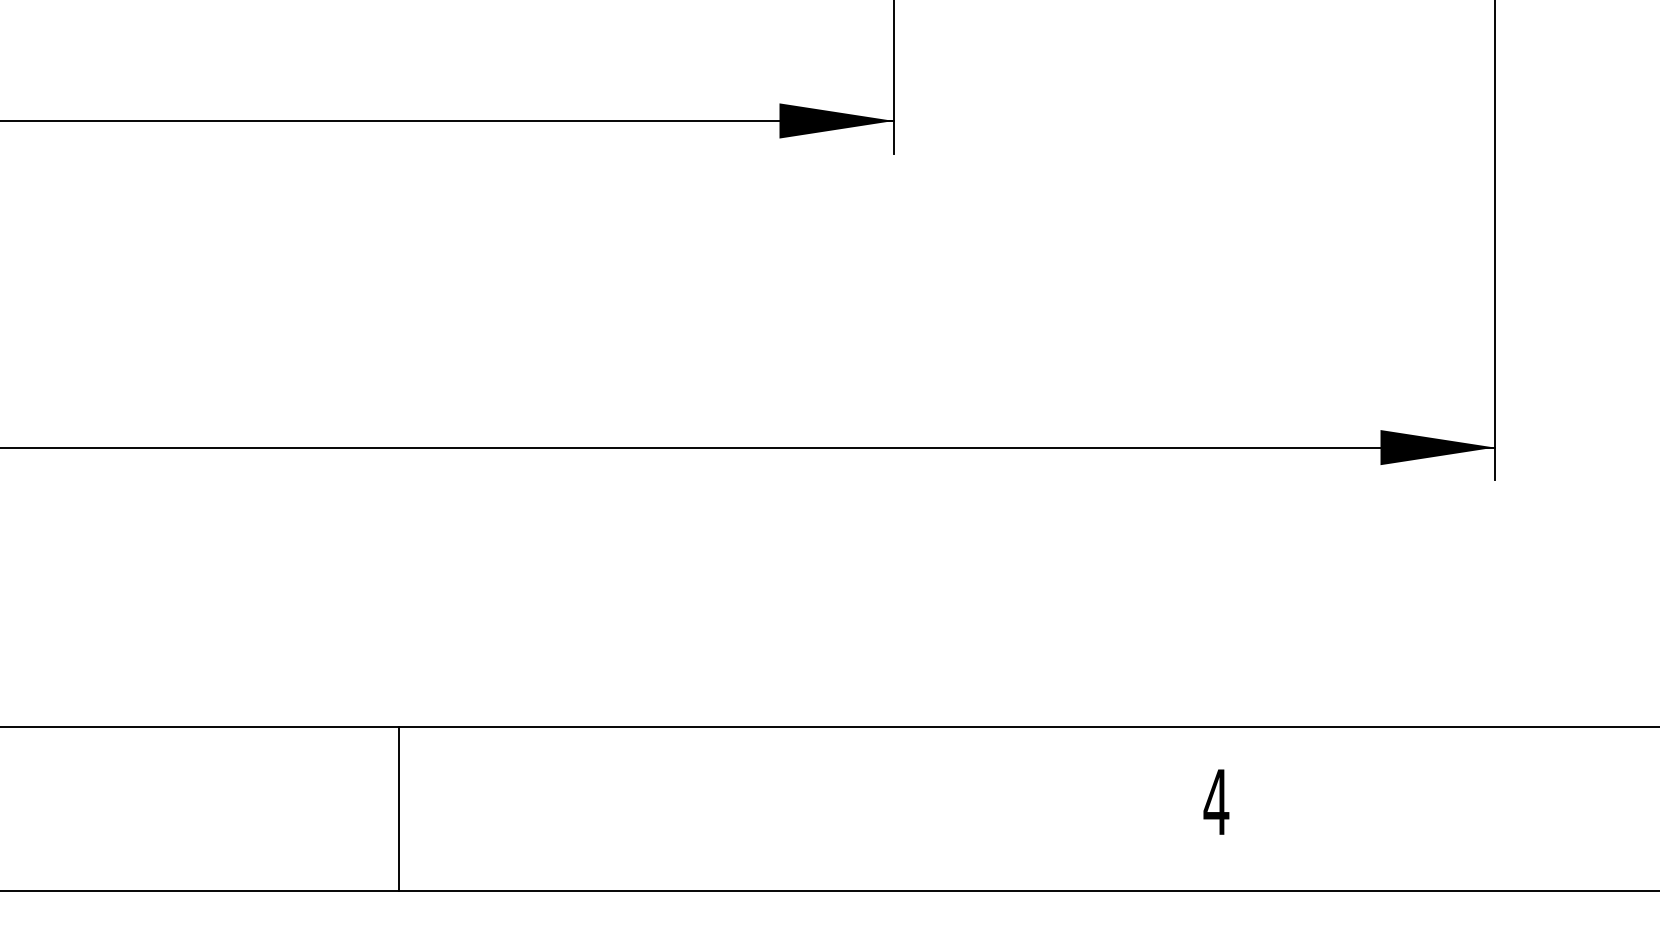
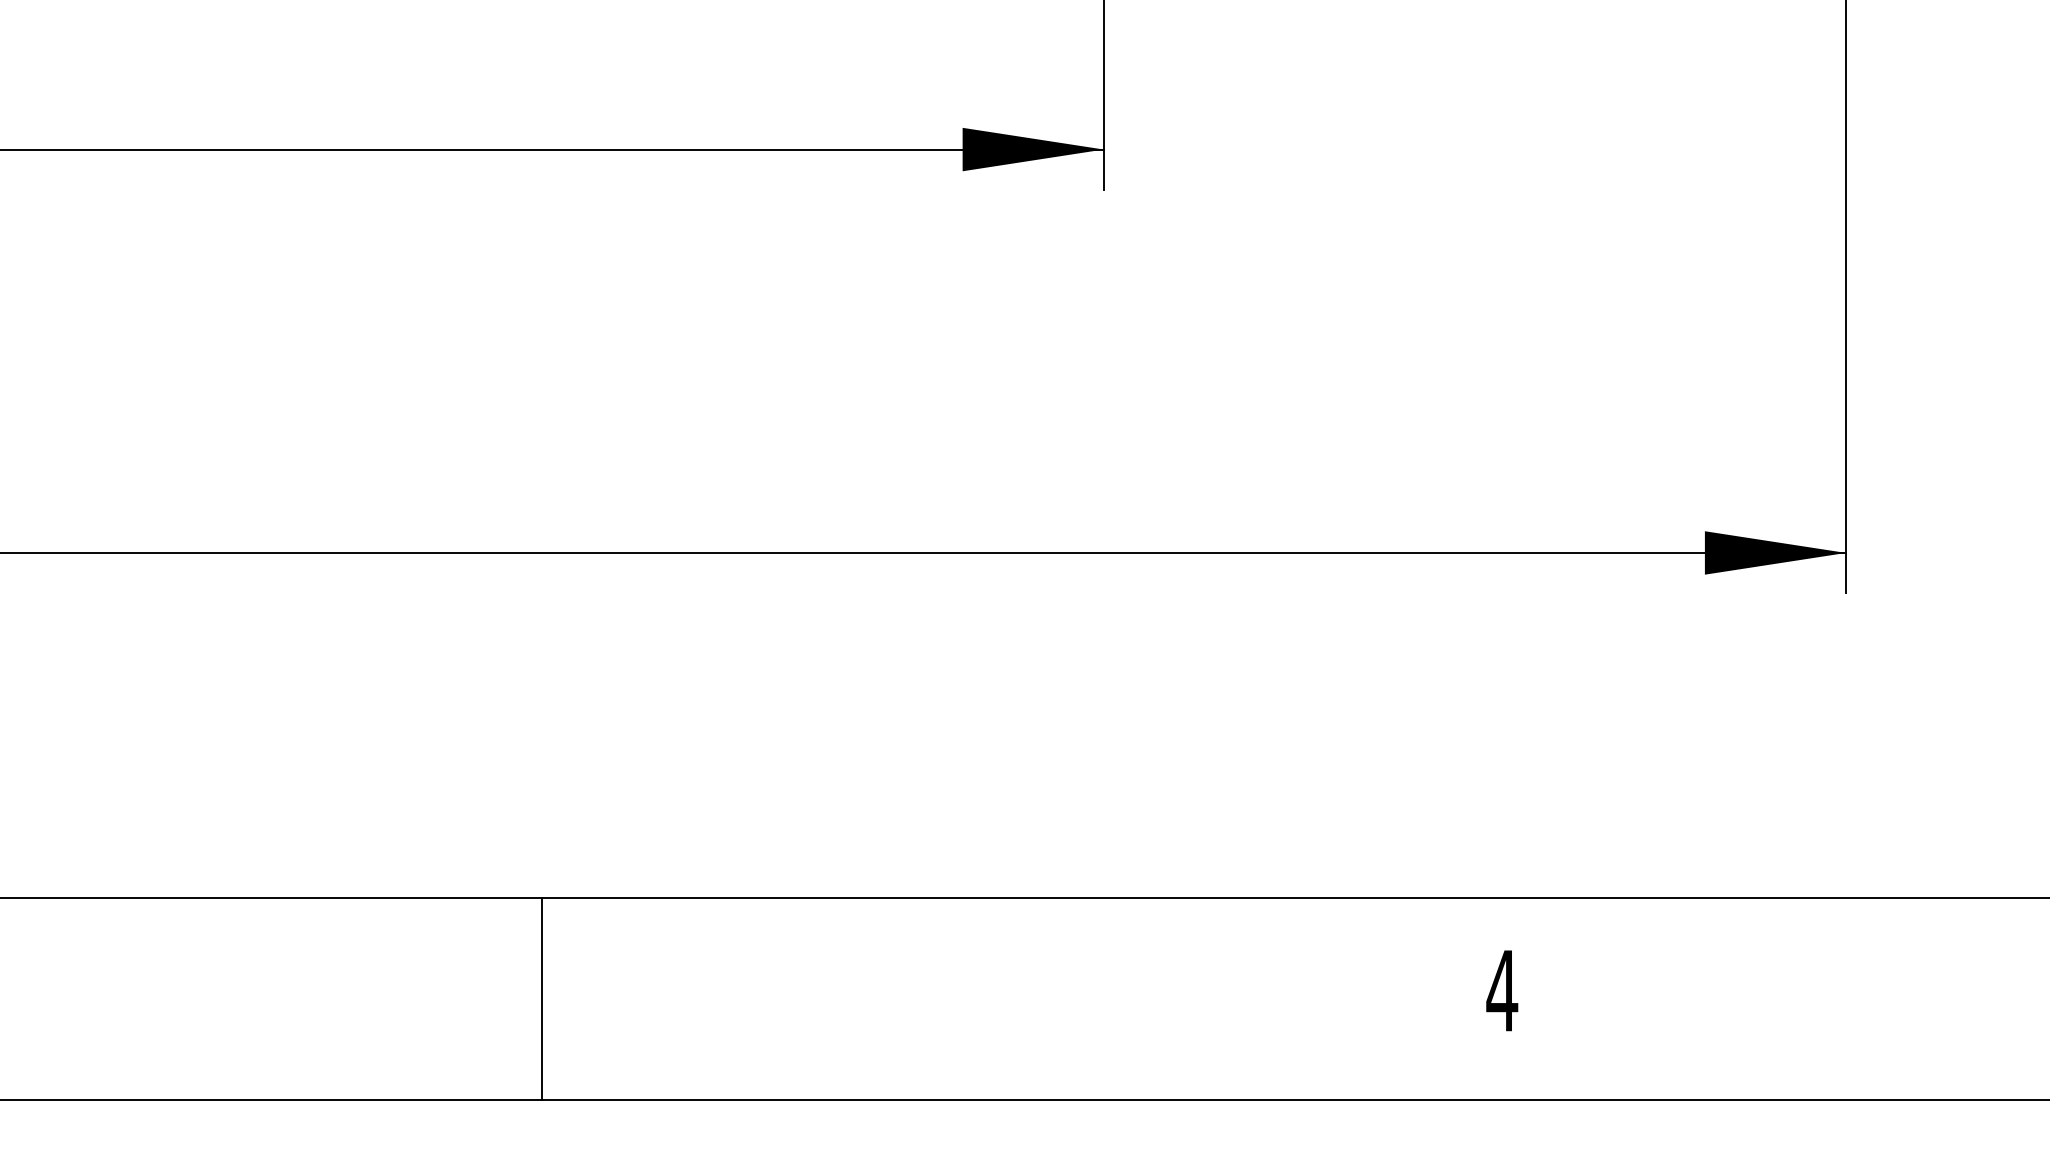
line: (399, 809) -> (542, 999), moved

